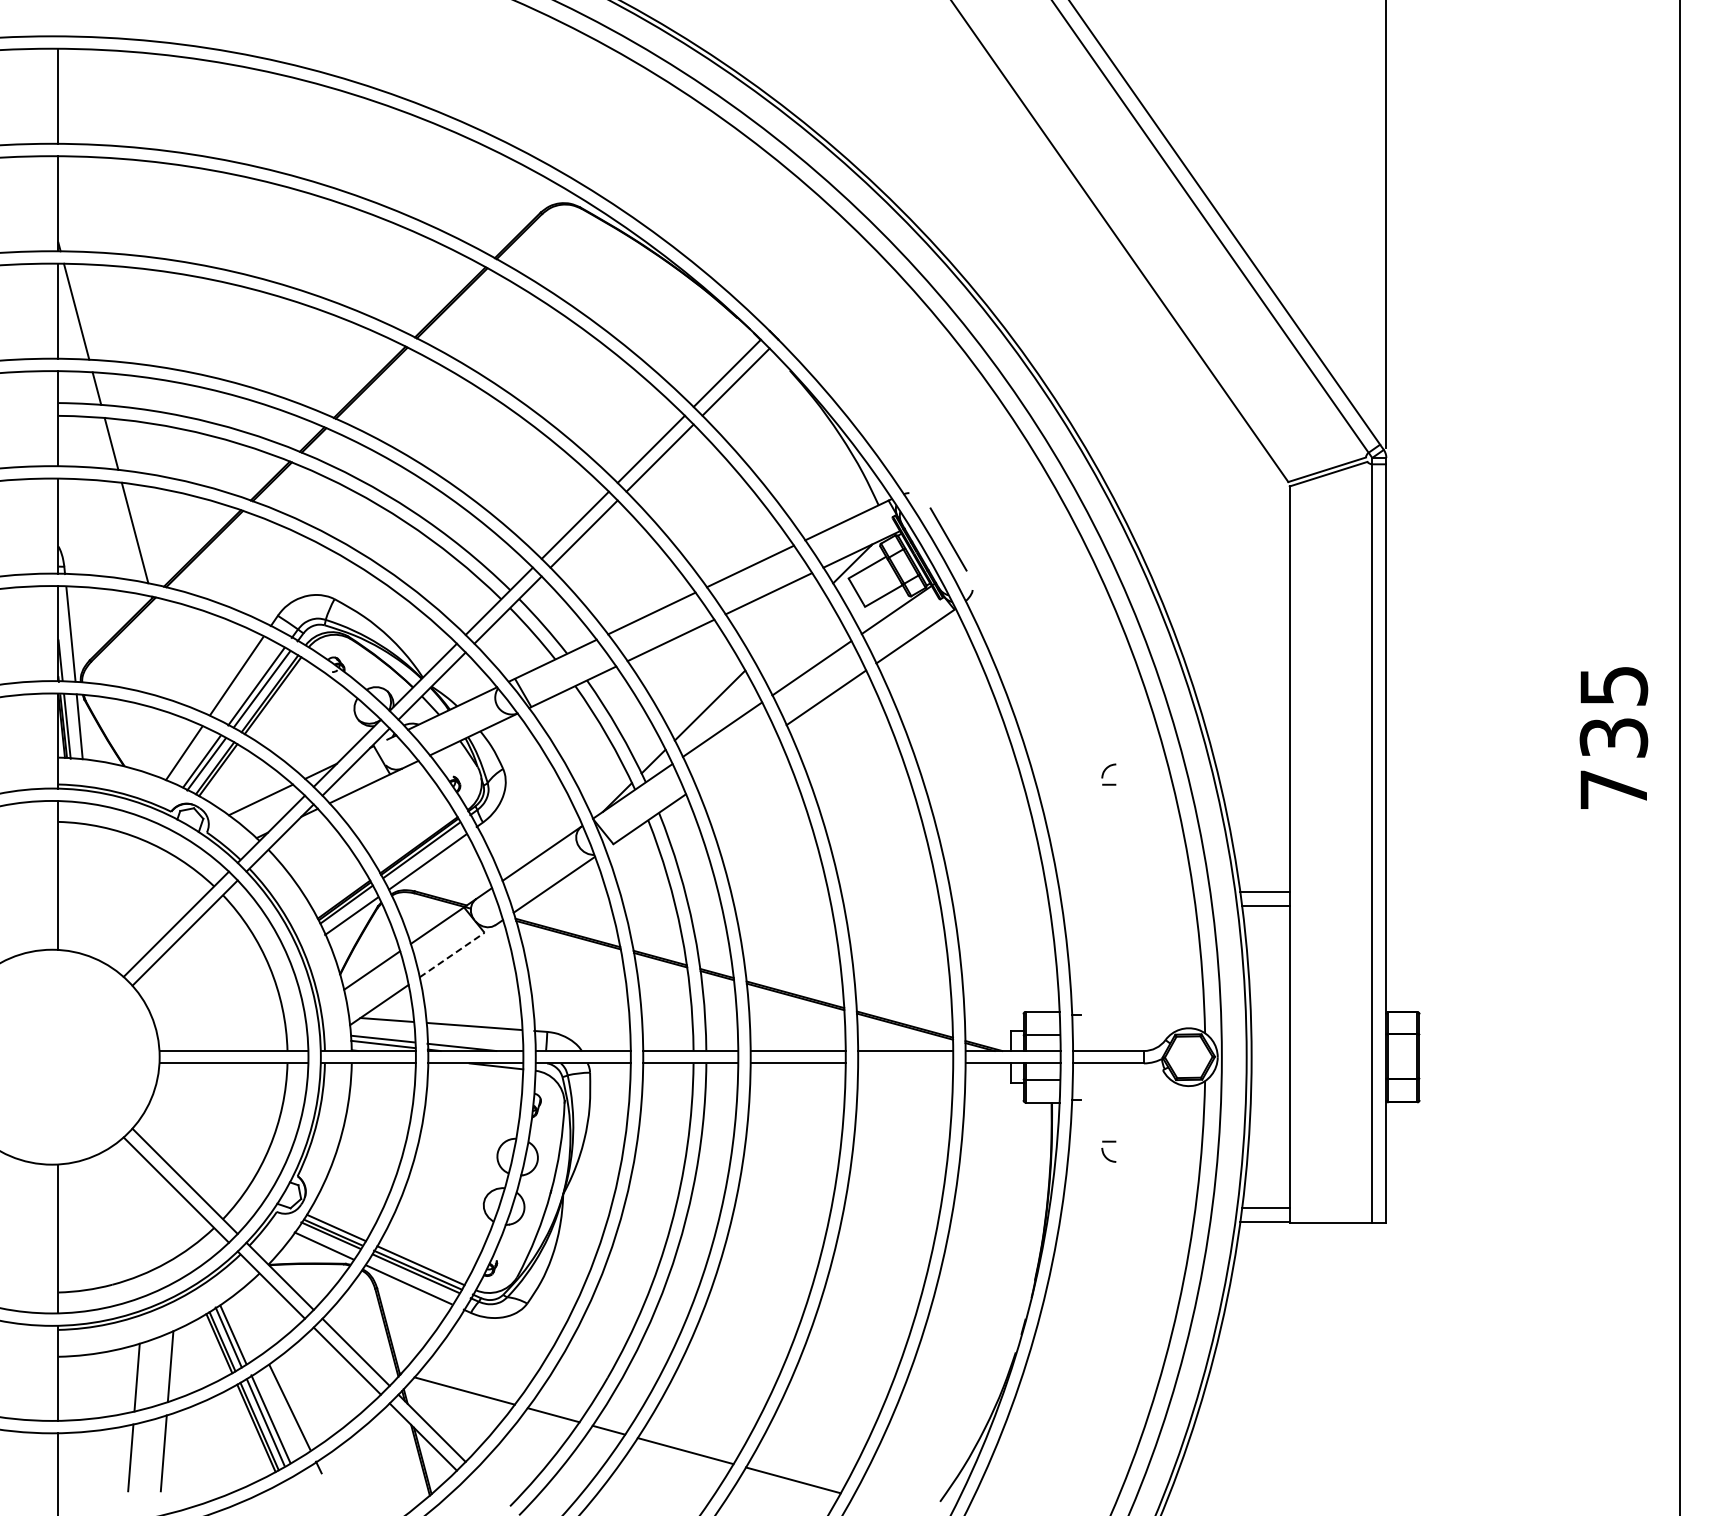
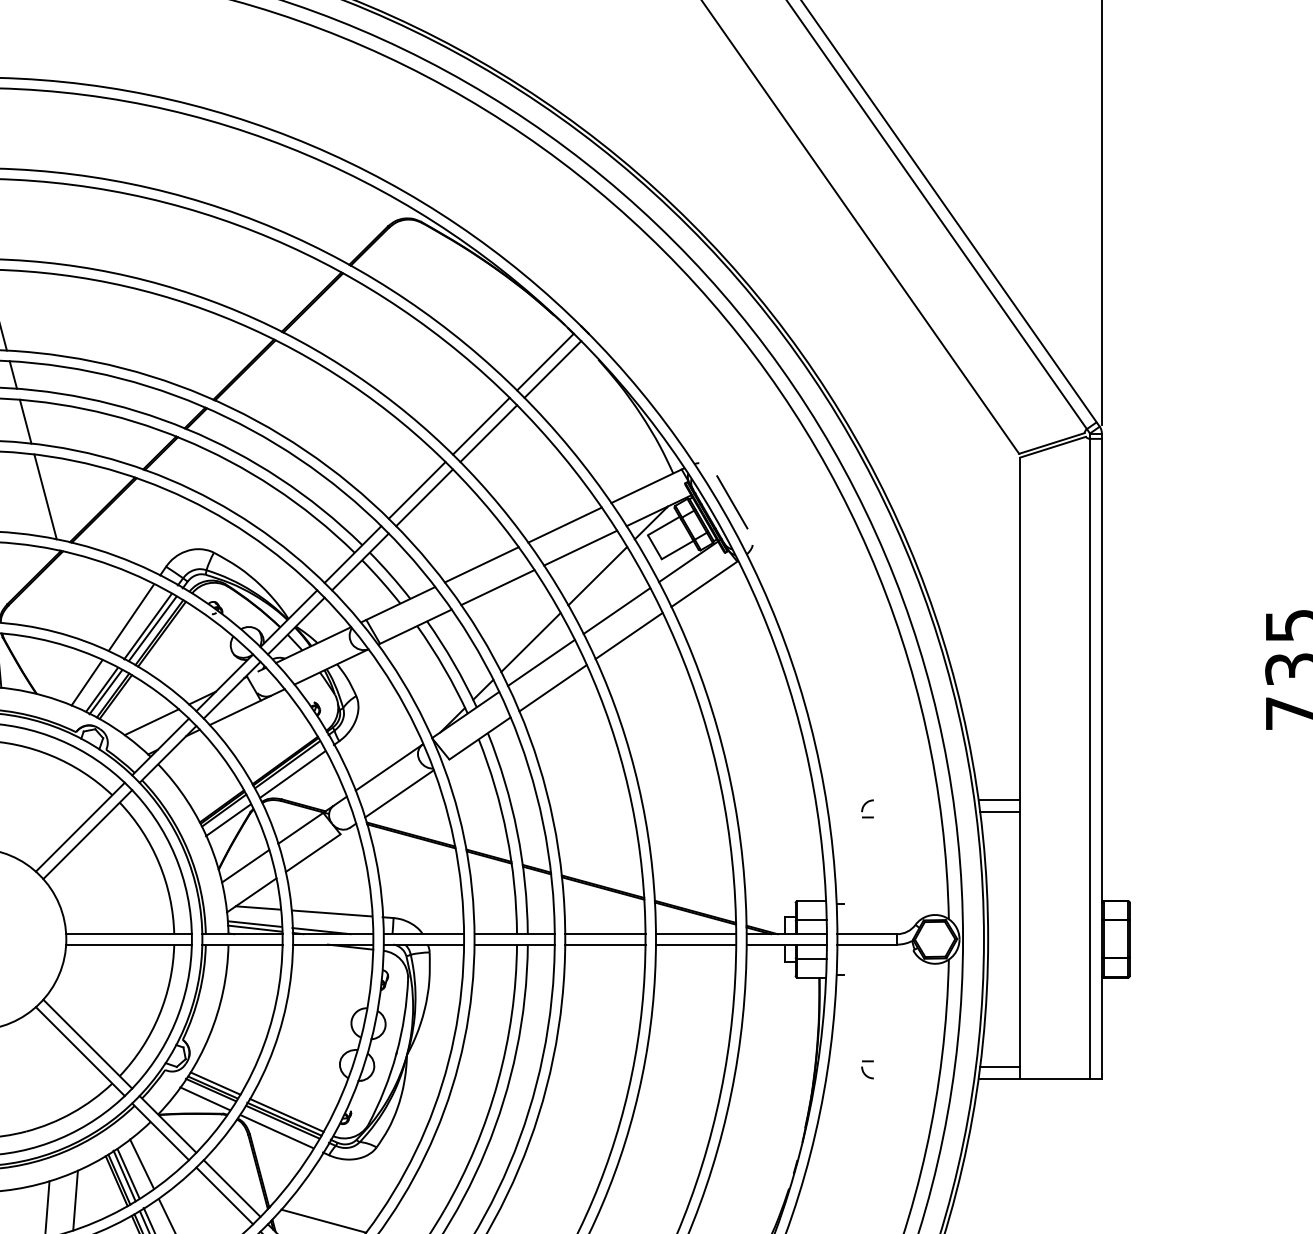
line: (789, 626) -> (598, 575), added
line: (736, 759) -> (553, 688), added
part: (1108, 774) -> (867, 808), moved
line: (452, 954) -> (313, 852), dashed -> solid
line: (905, 1063) -> (695, 944), added
part: (1108, 1151) -> (867, 1069), moved
line: (249, 1323) -> (142, 1164), added

